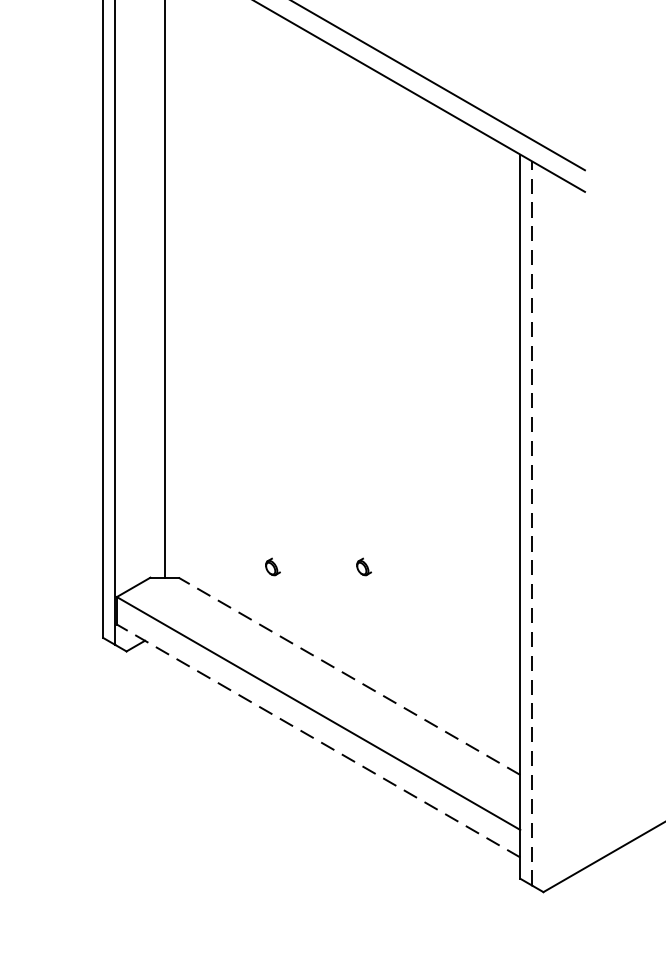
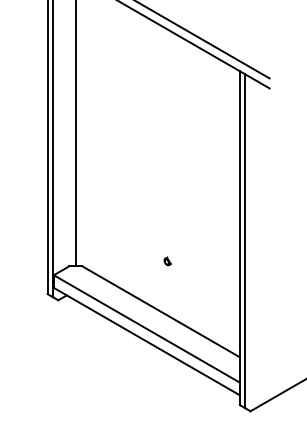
line: (532, 523) -> (245, 241), dashed -> solid
part: (272, 567) -> (125, 261), removed
line: (350, 675) -> (161, 311), dashed -> solid
line: (317, 740) -> (146, 341), dashed -> solid

